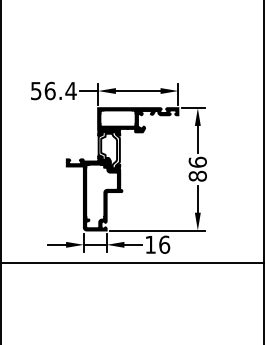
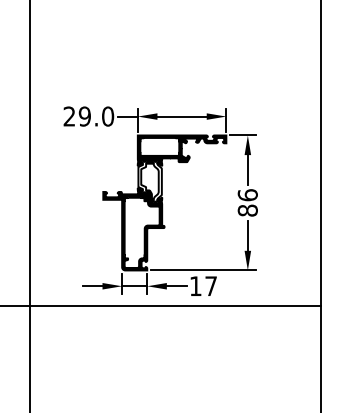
text: (53, 90) -> (88, 116), 56.4 -> 29.0
text: (164, 245) -> (211, 286), 16 -> 17

